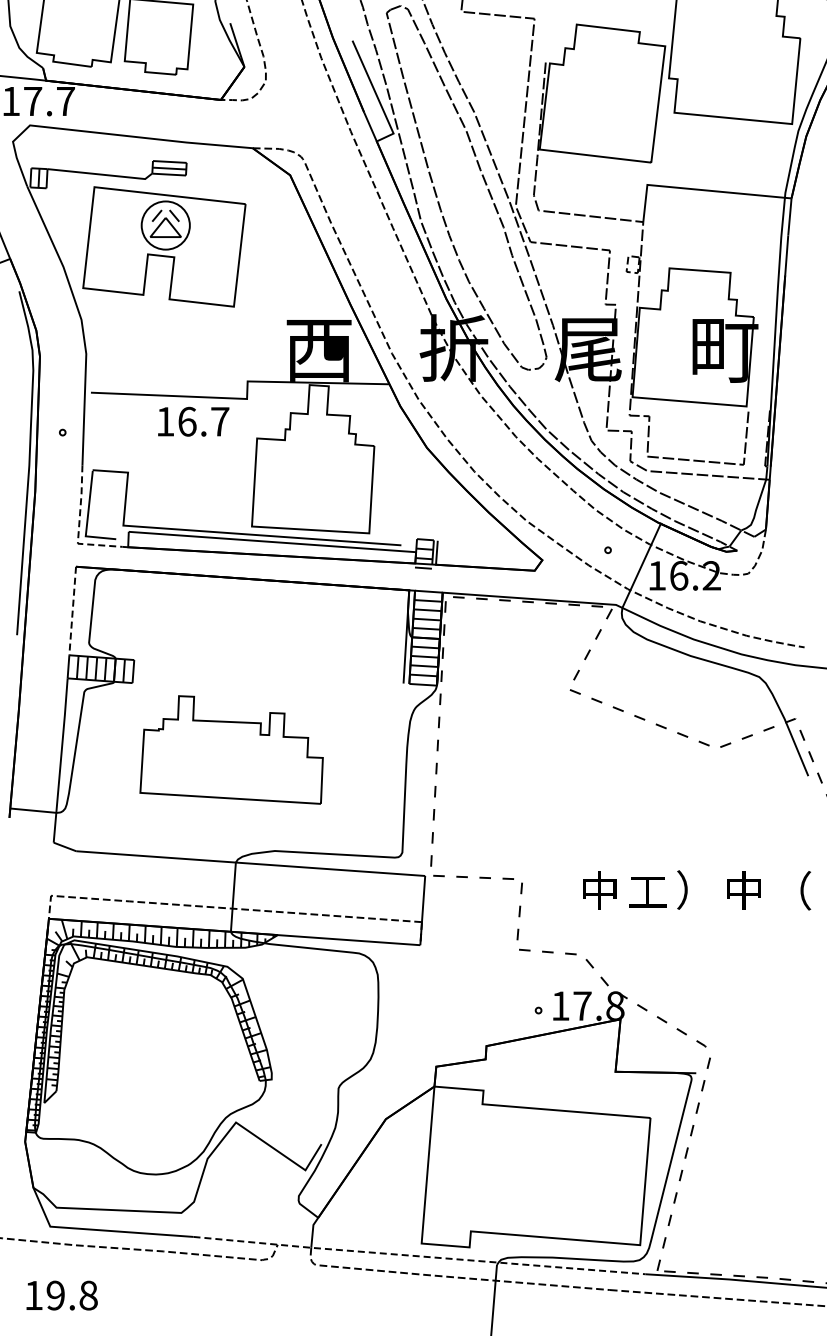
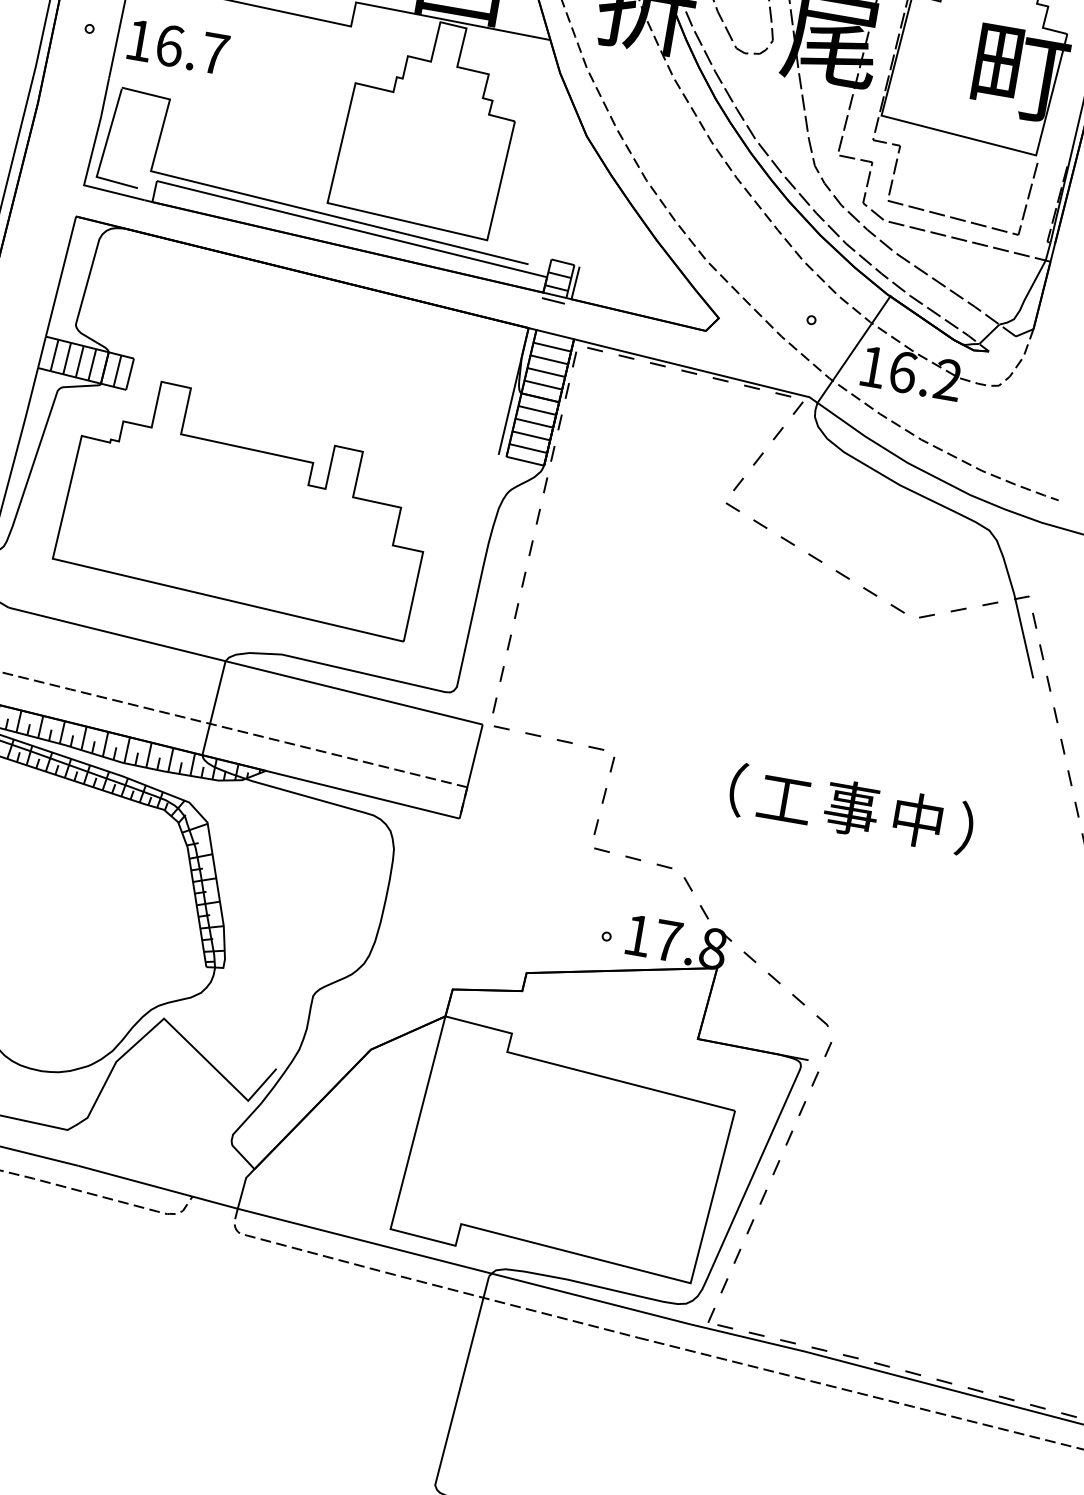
text: (193, 421) -> (178, 46), moved
line: (79, 526) -> (90, 161), dashed -> solid
line: (72, 611) -> (60, 277), dashed -> solid
part: (231, 749) -> (246, 504), size x1.43
text: (696, 889) -> (852, 807), ） -> 事
text: (600, 890) -> (720, 786), 中 -> （
text: (792, 890) -> (984, 831), （ -> ）
line: (418, 1256) -> (383, 1246), dashed -> solid

